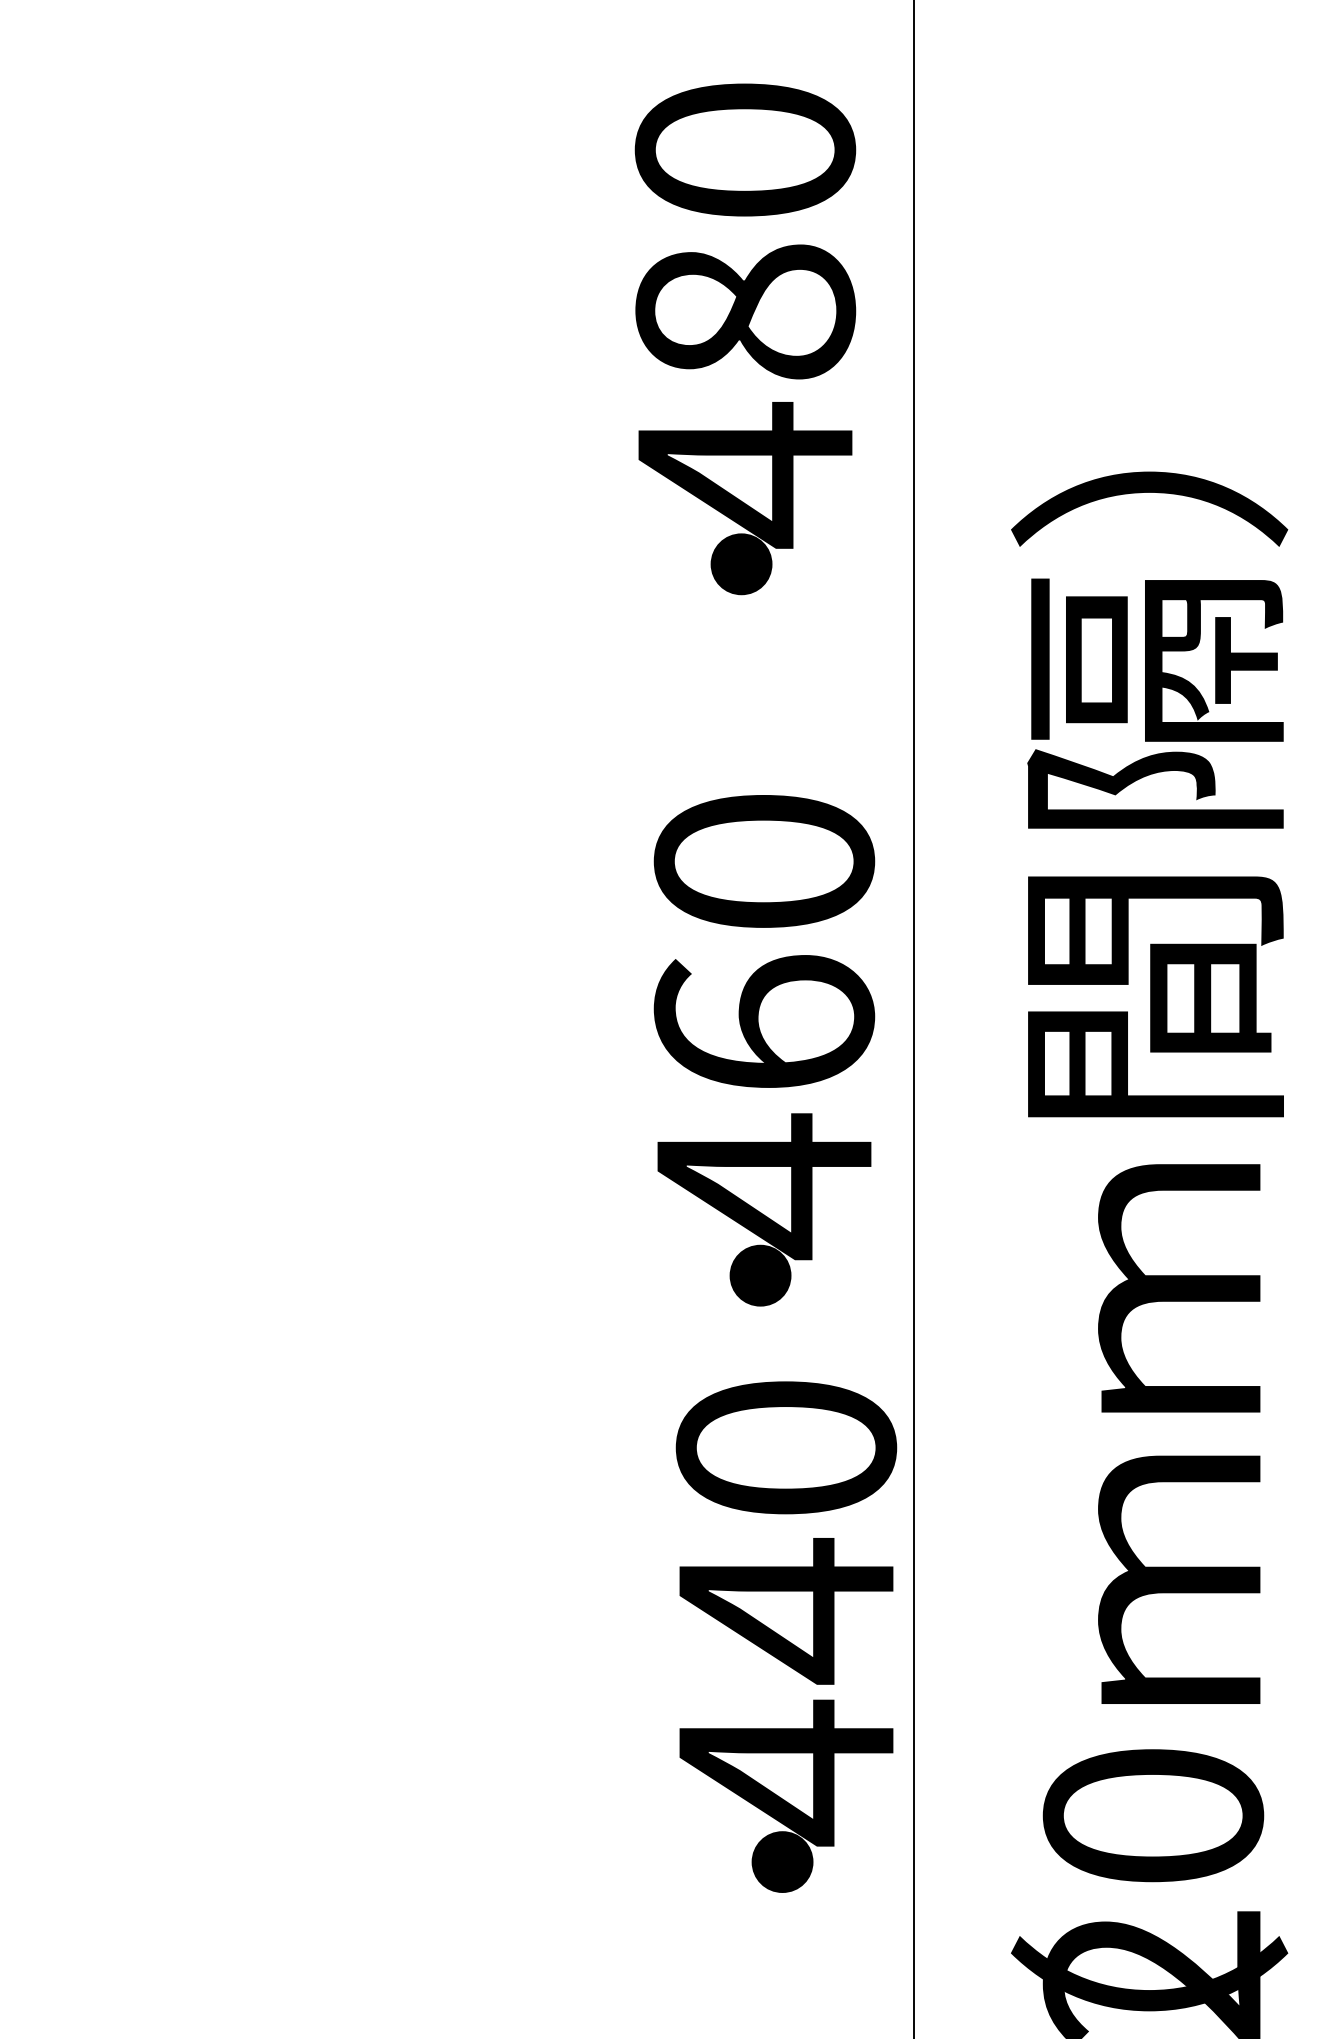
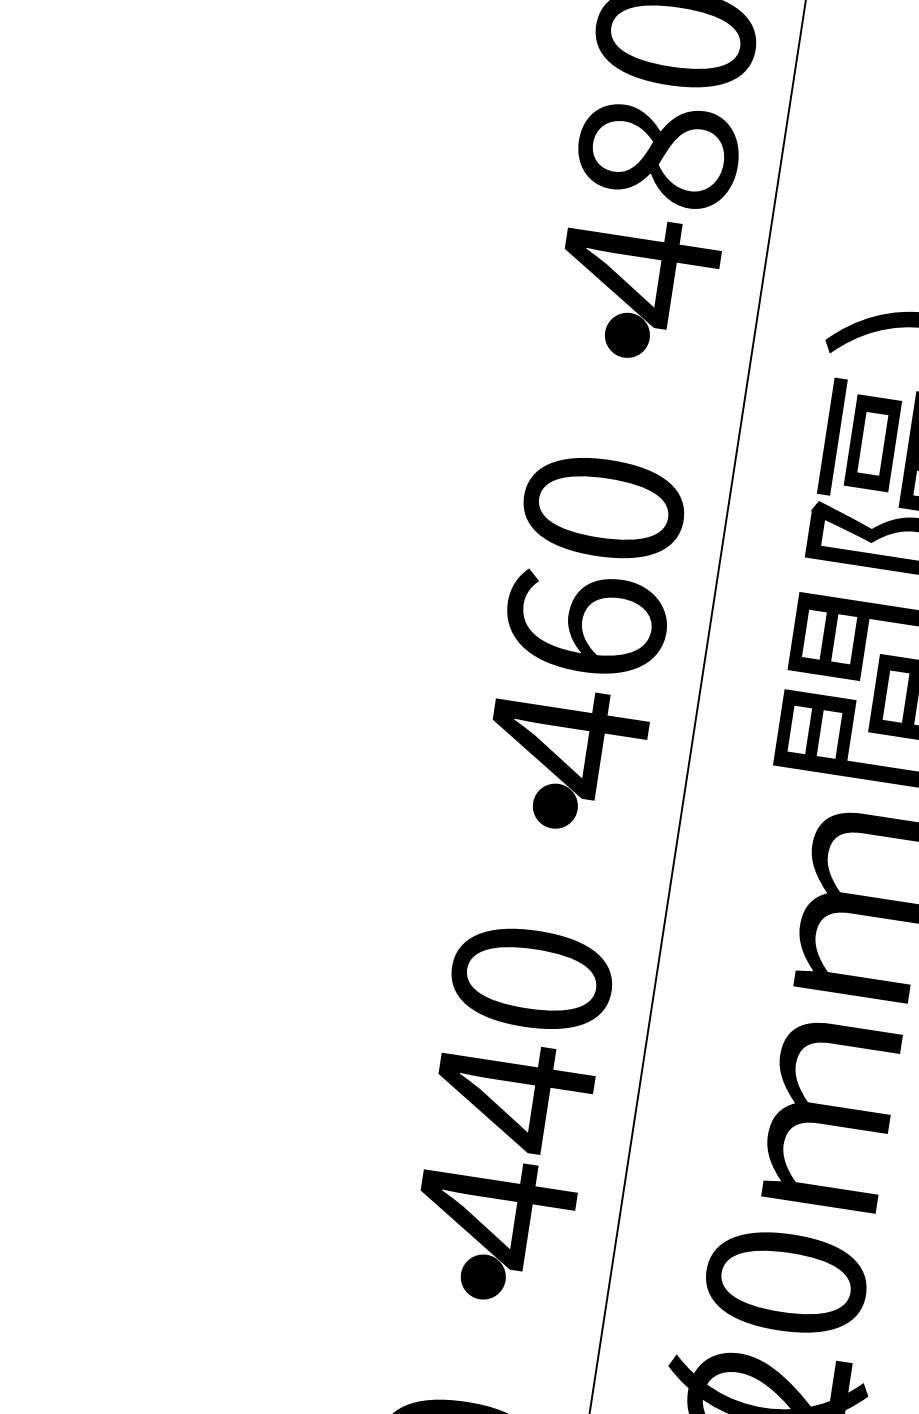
text: (764, 1050) -> (583, 644), moved
text: (786, 1636) -> (511, 1114), moved

